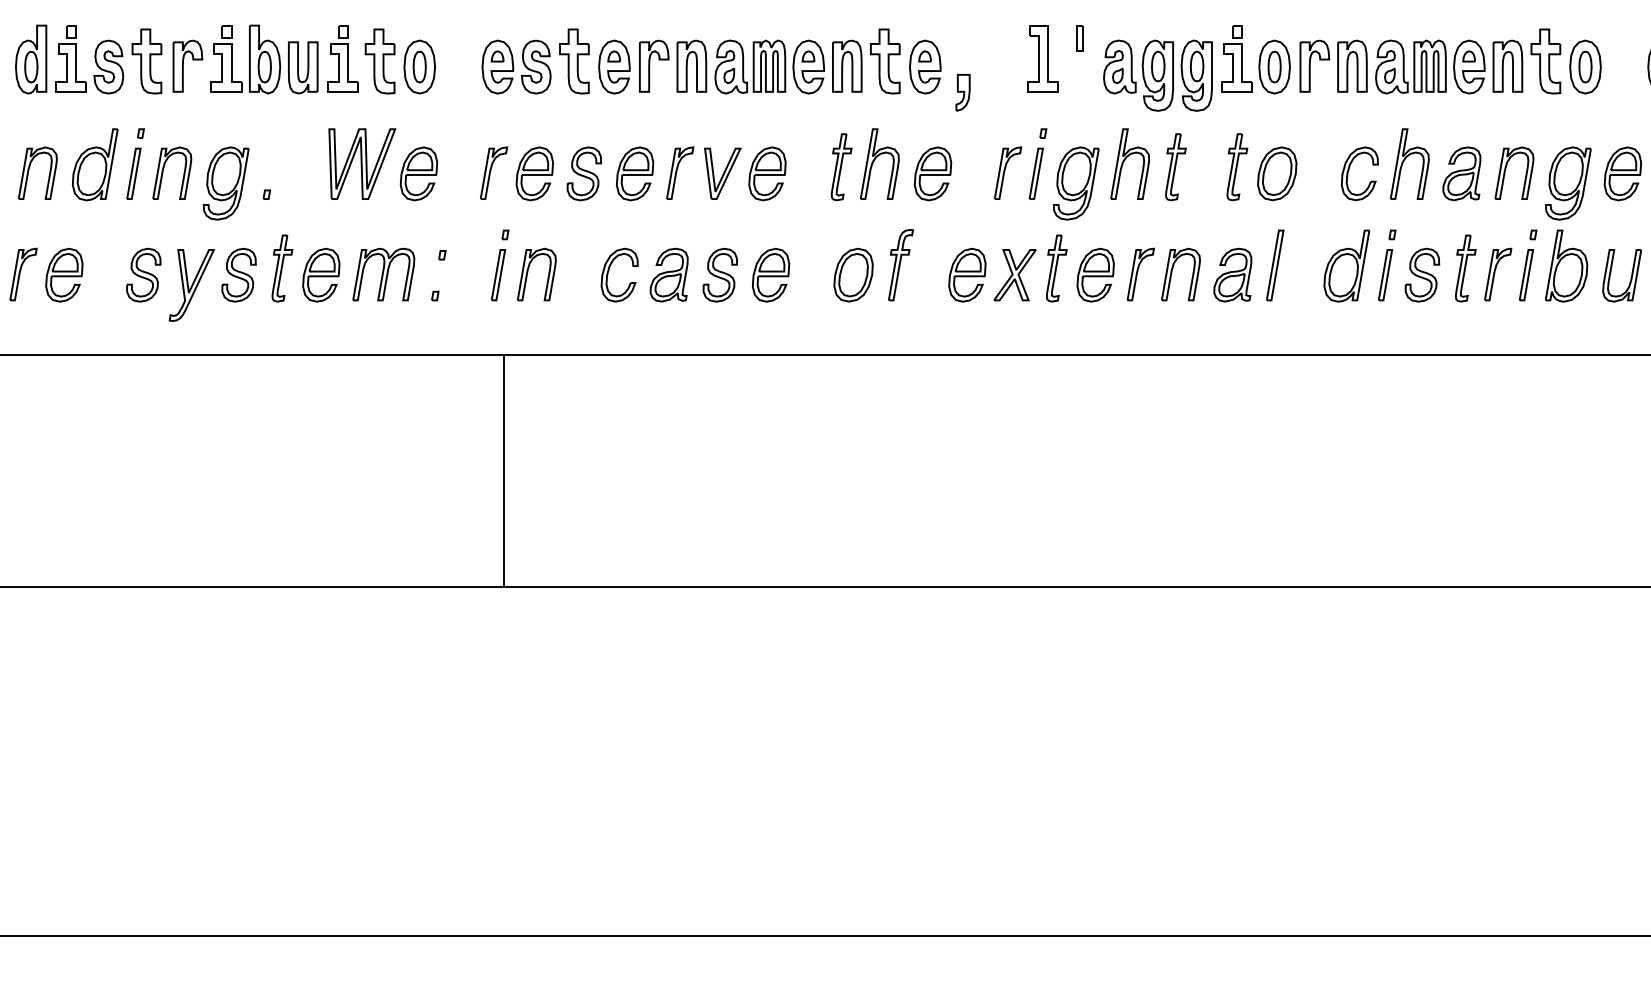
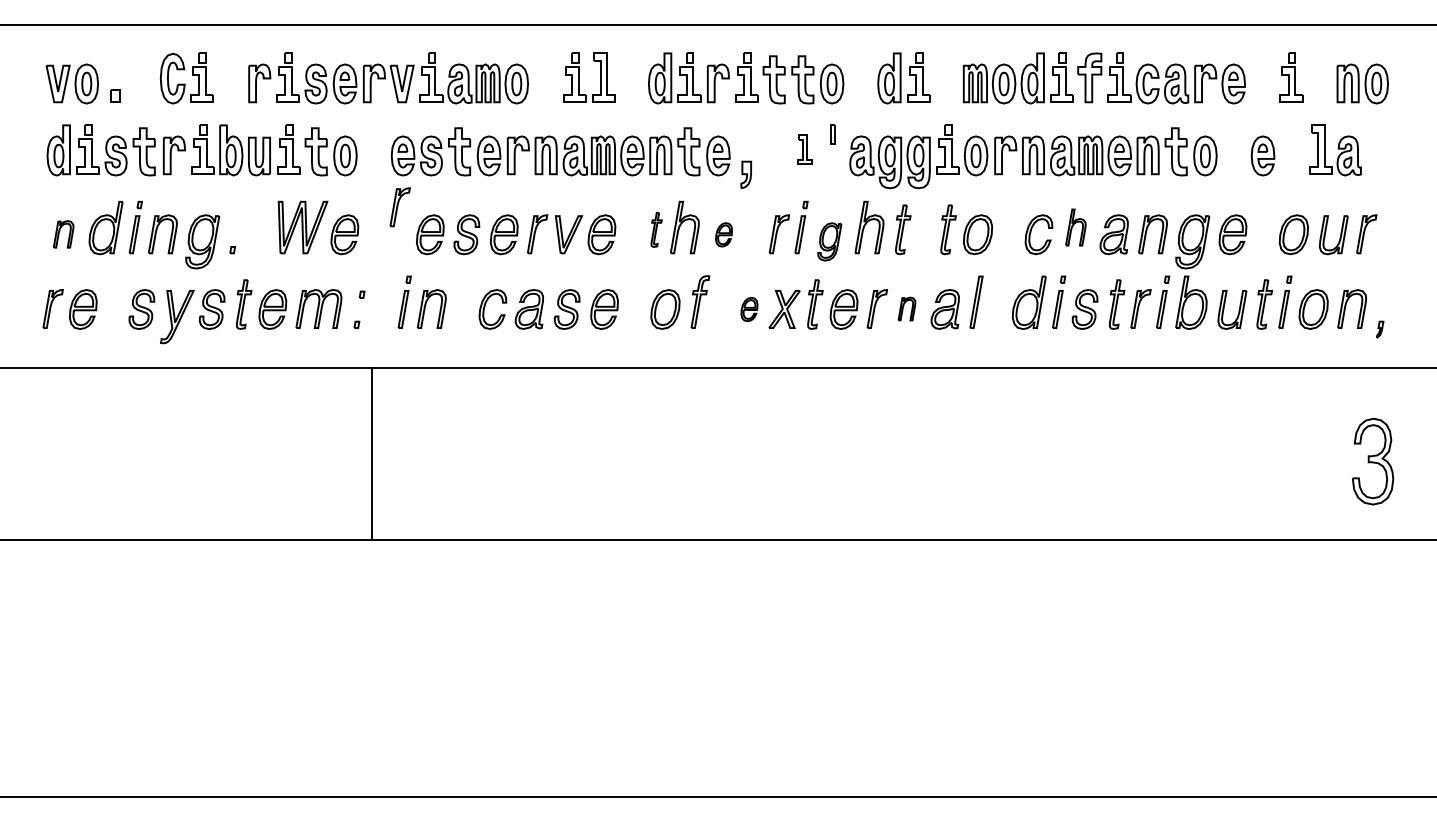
part: (1042, 58) -> (804, 149), size x0.6
part: (1409, 164) -> (1075, 227), size x0.7
part: (841, 166) -> (656, 229), size x0.7
part: (37, 173) -> (63, 234), size x0.7
part: (493, 173) -> (399, 207), moved
part: (932, 173) -> (723, 234), size x0.6
part: (1075, 183) -> (829, 241), size x0.7
part: (1180, 273) -> (906, 308), size x0.6
part: (967, 275) -> (749, 309), size x0.6
line: (503, 470) -> (371, 453), moved

